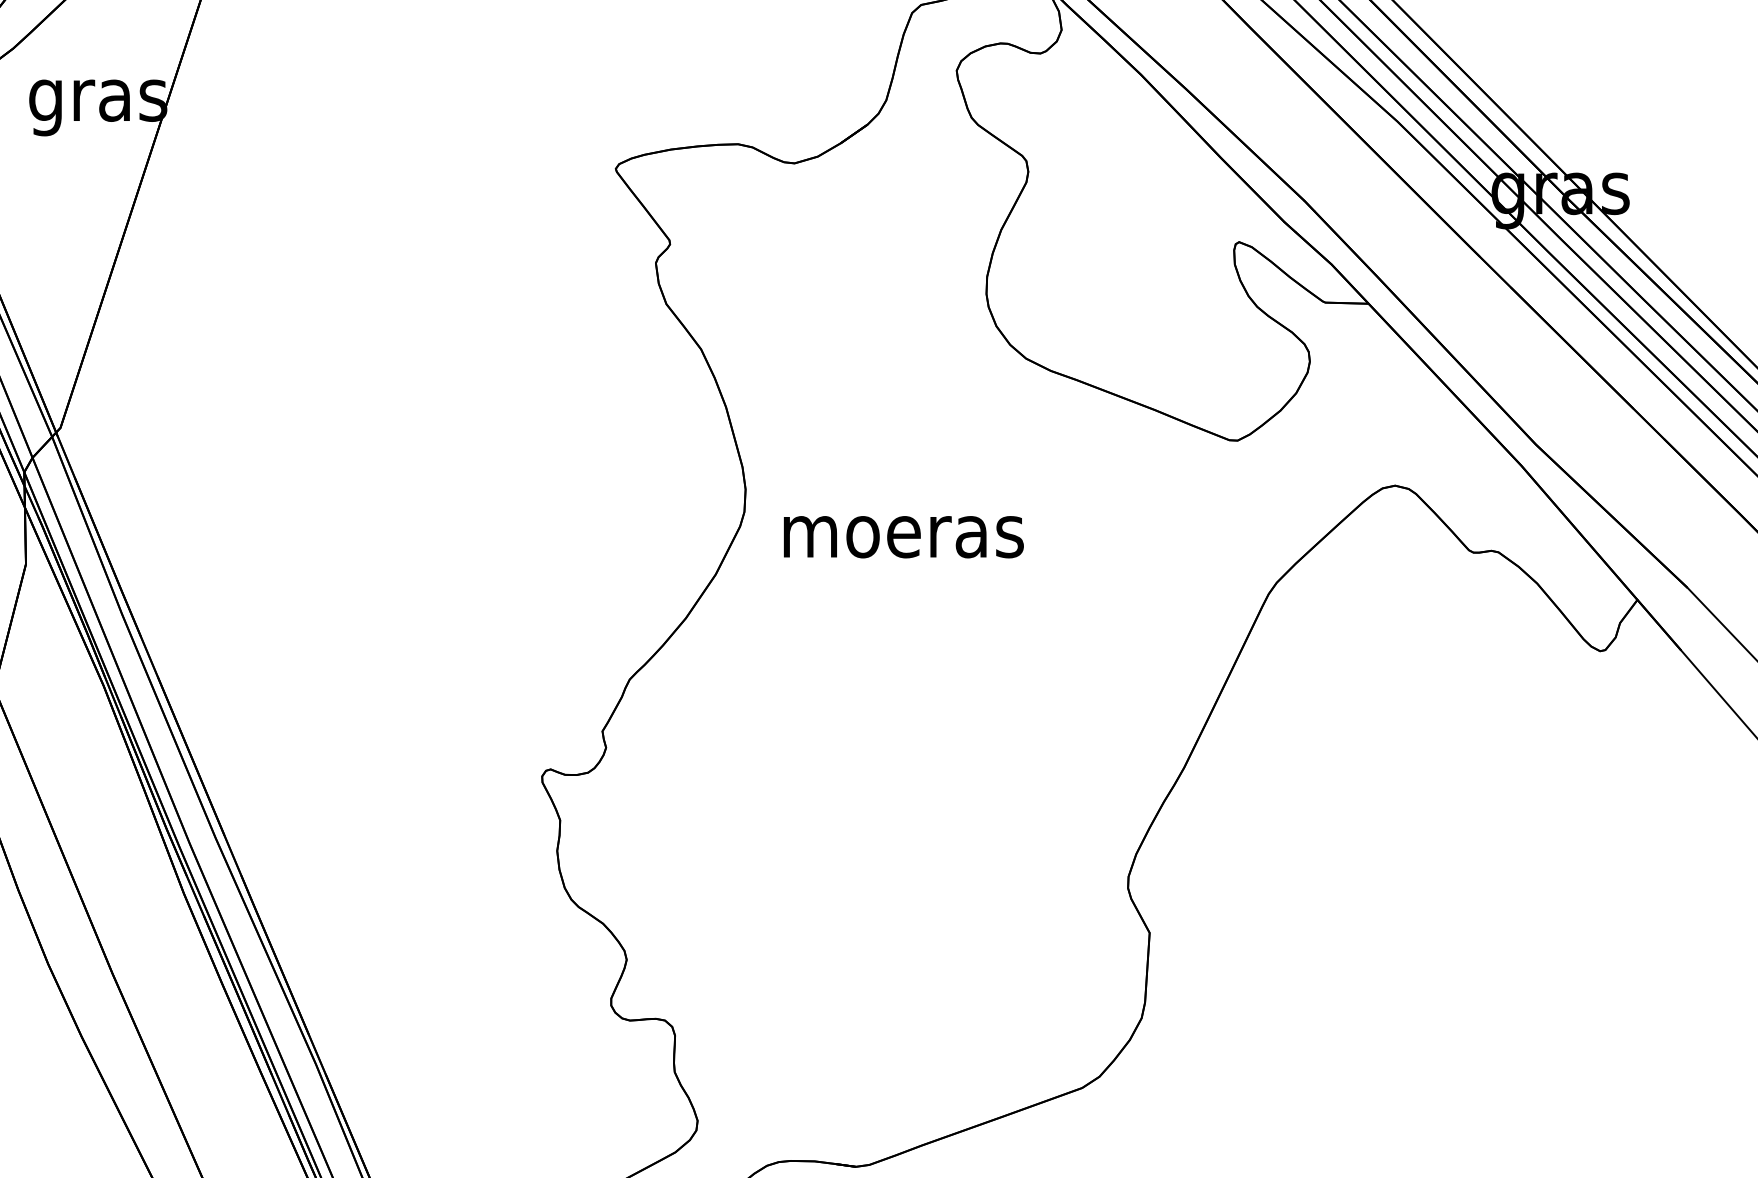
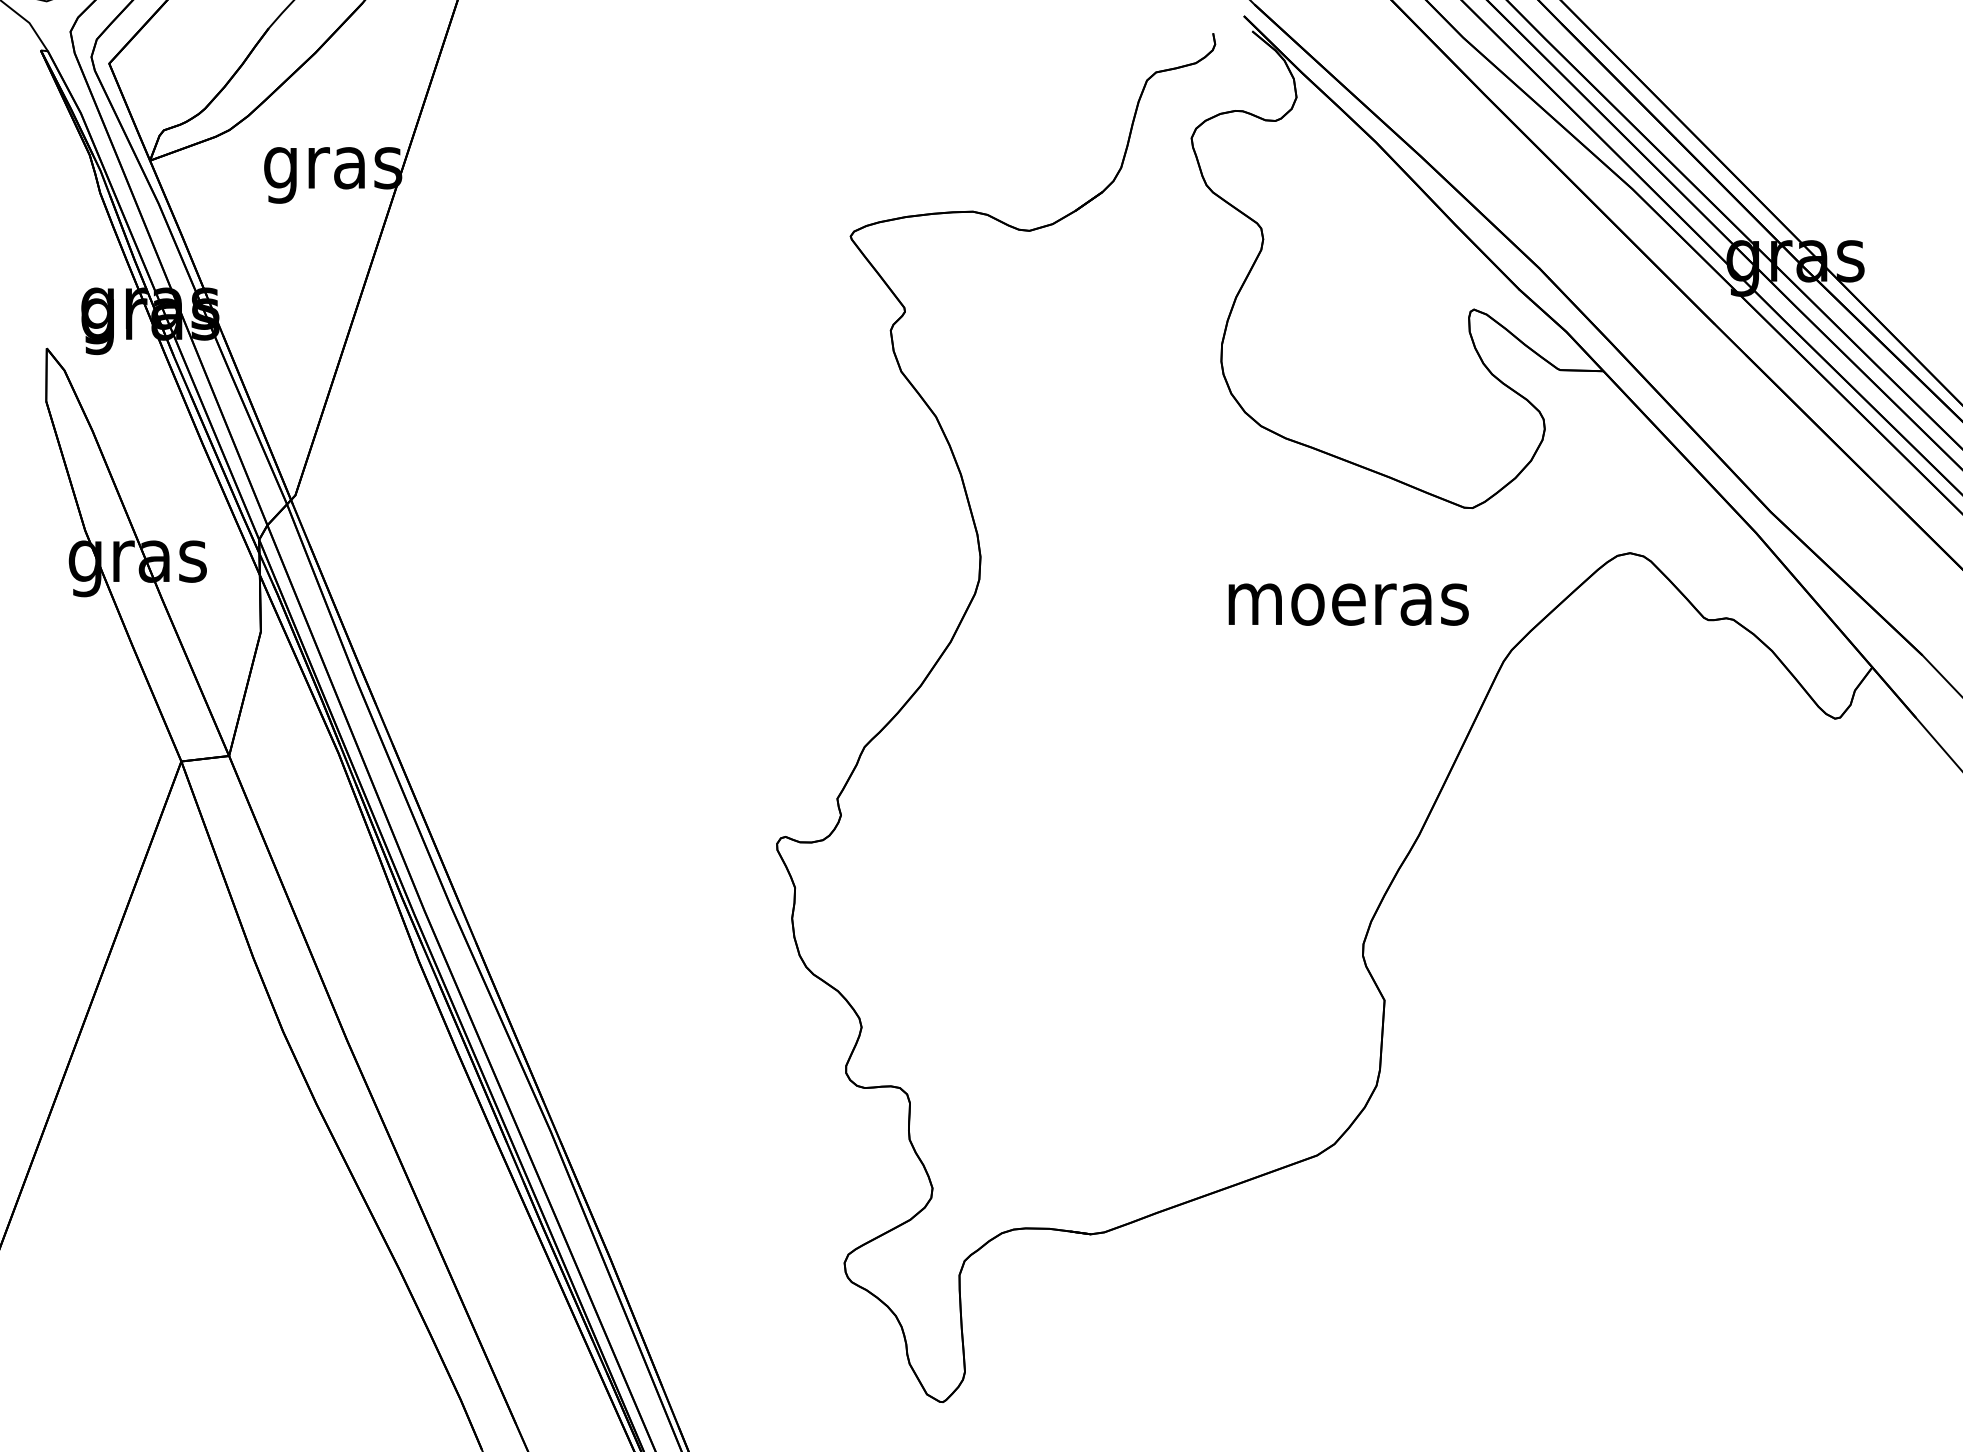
text: (903, 537) -> (1348, 604), moved

